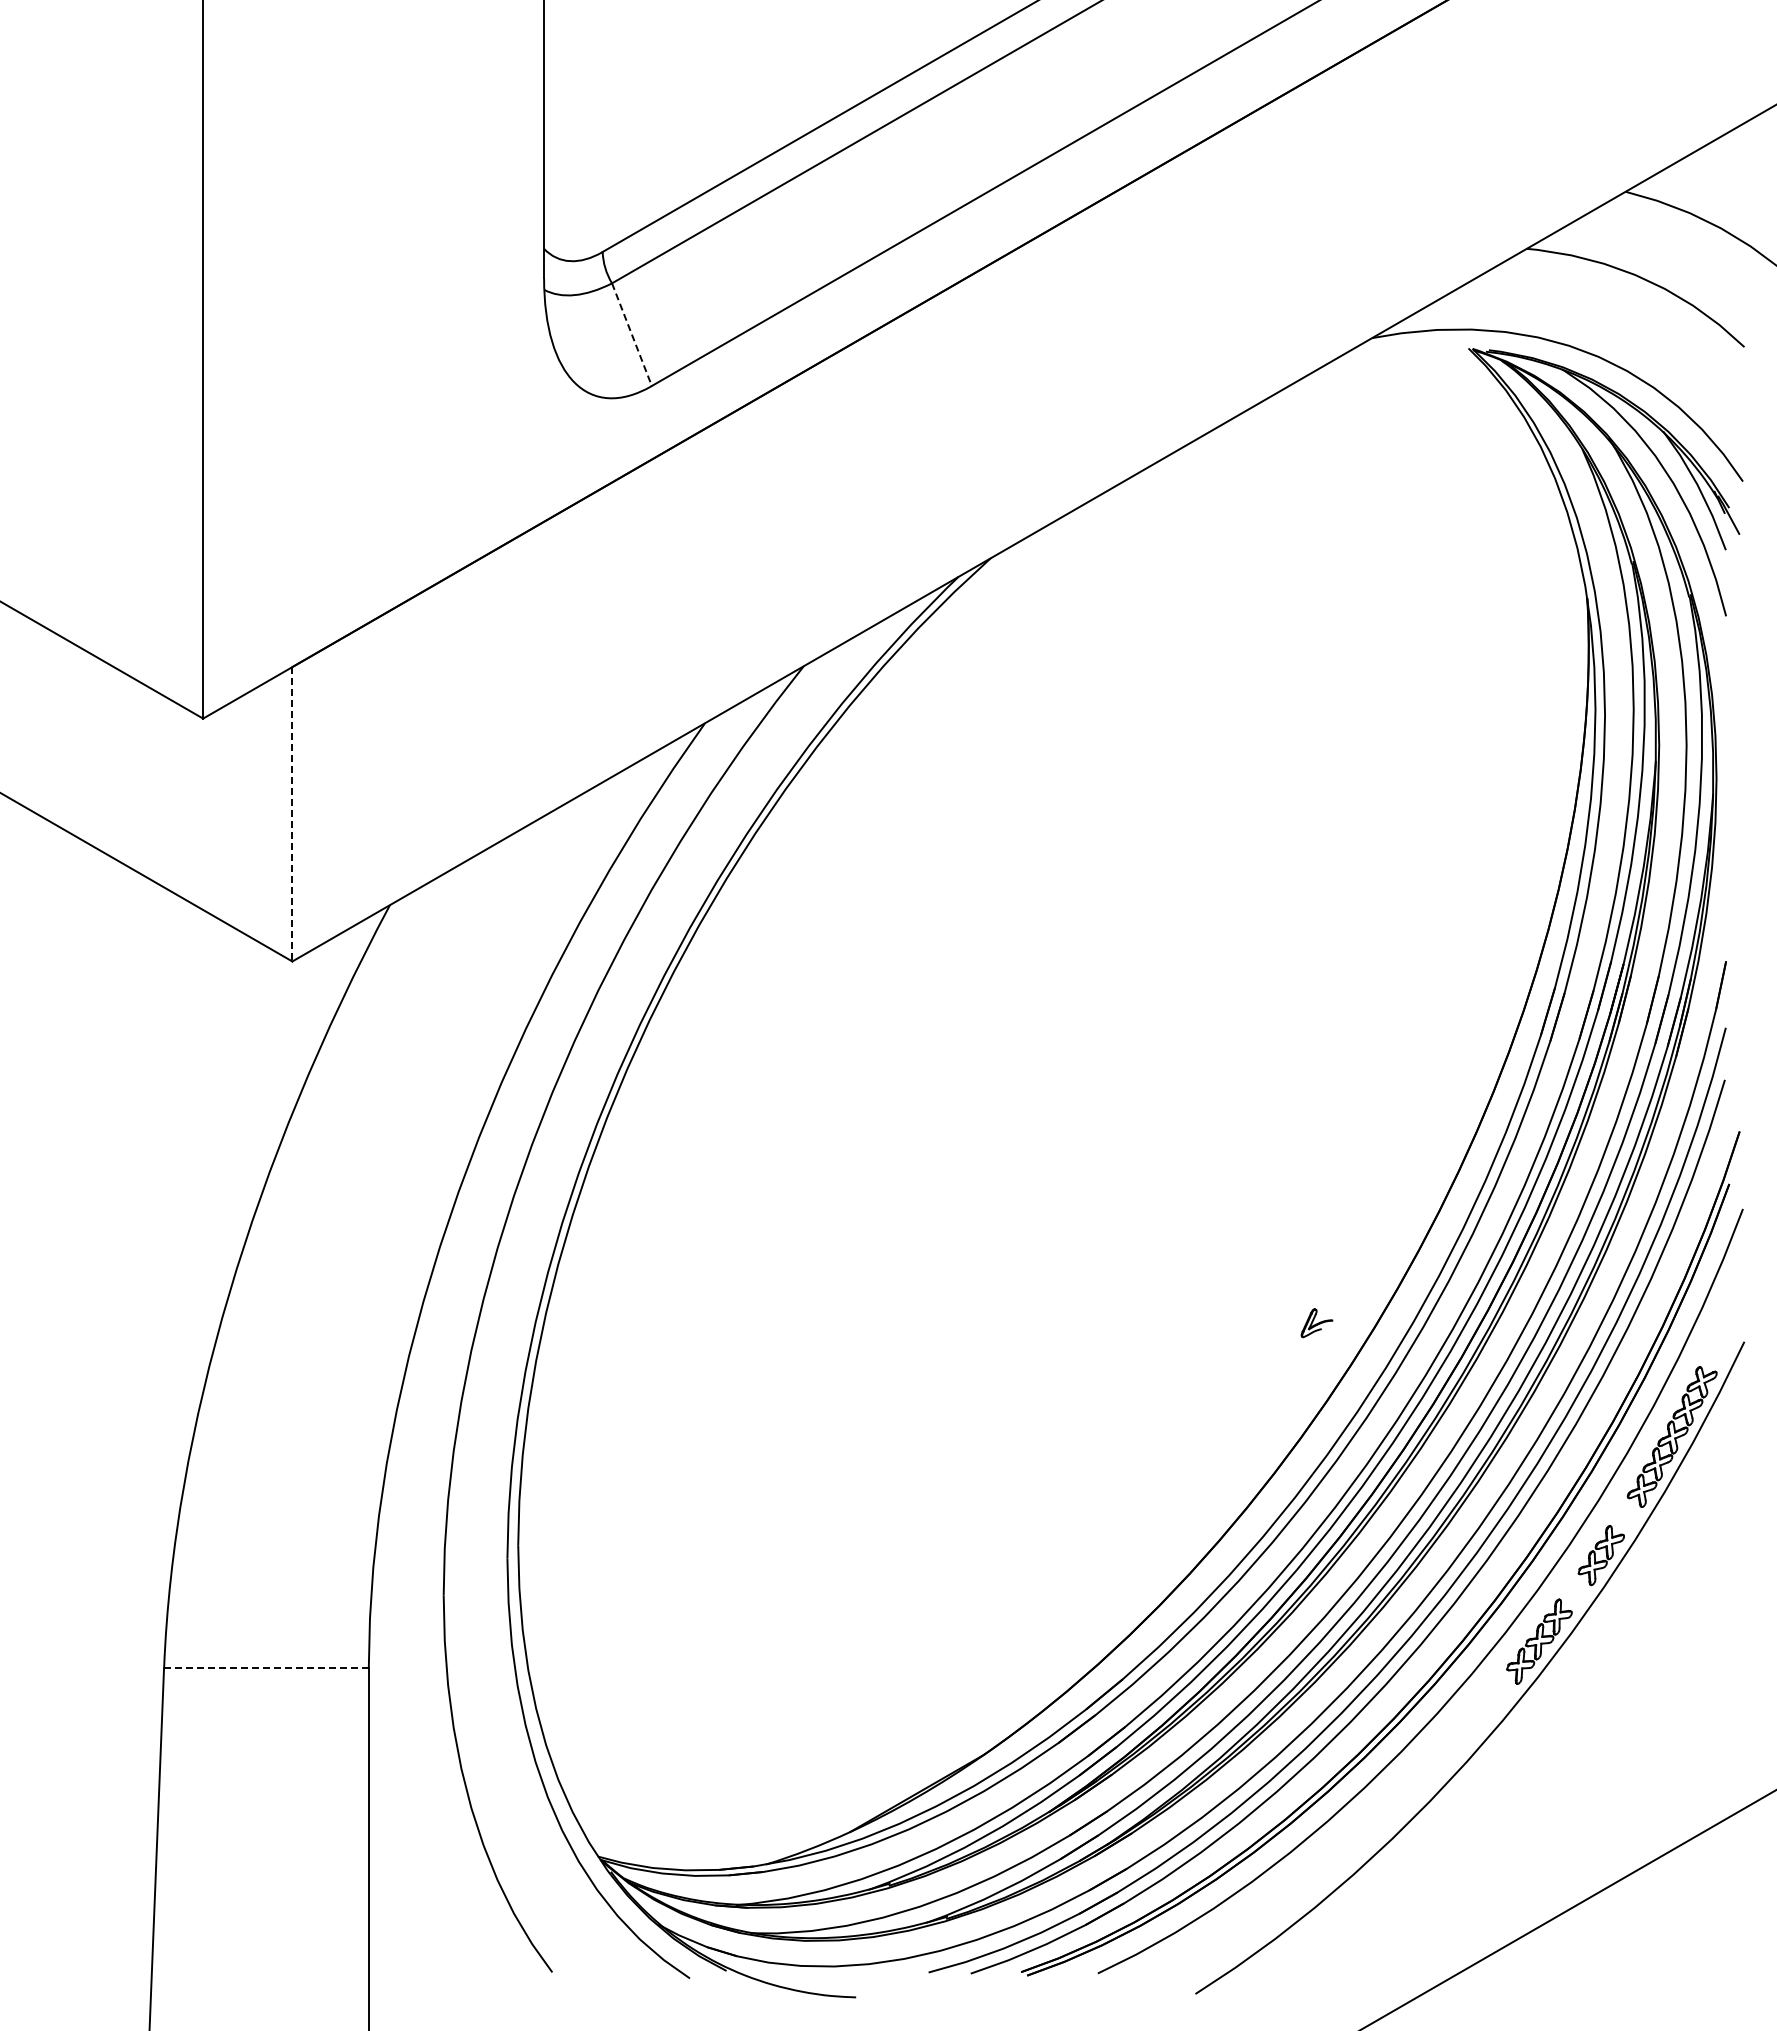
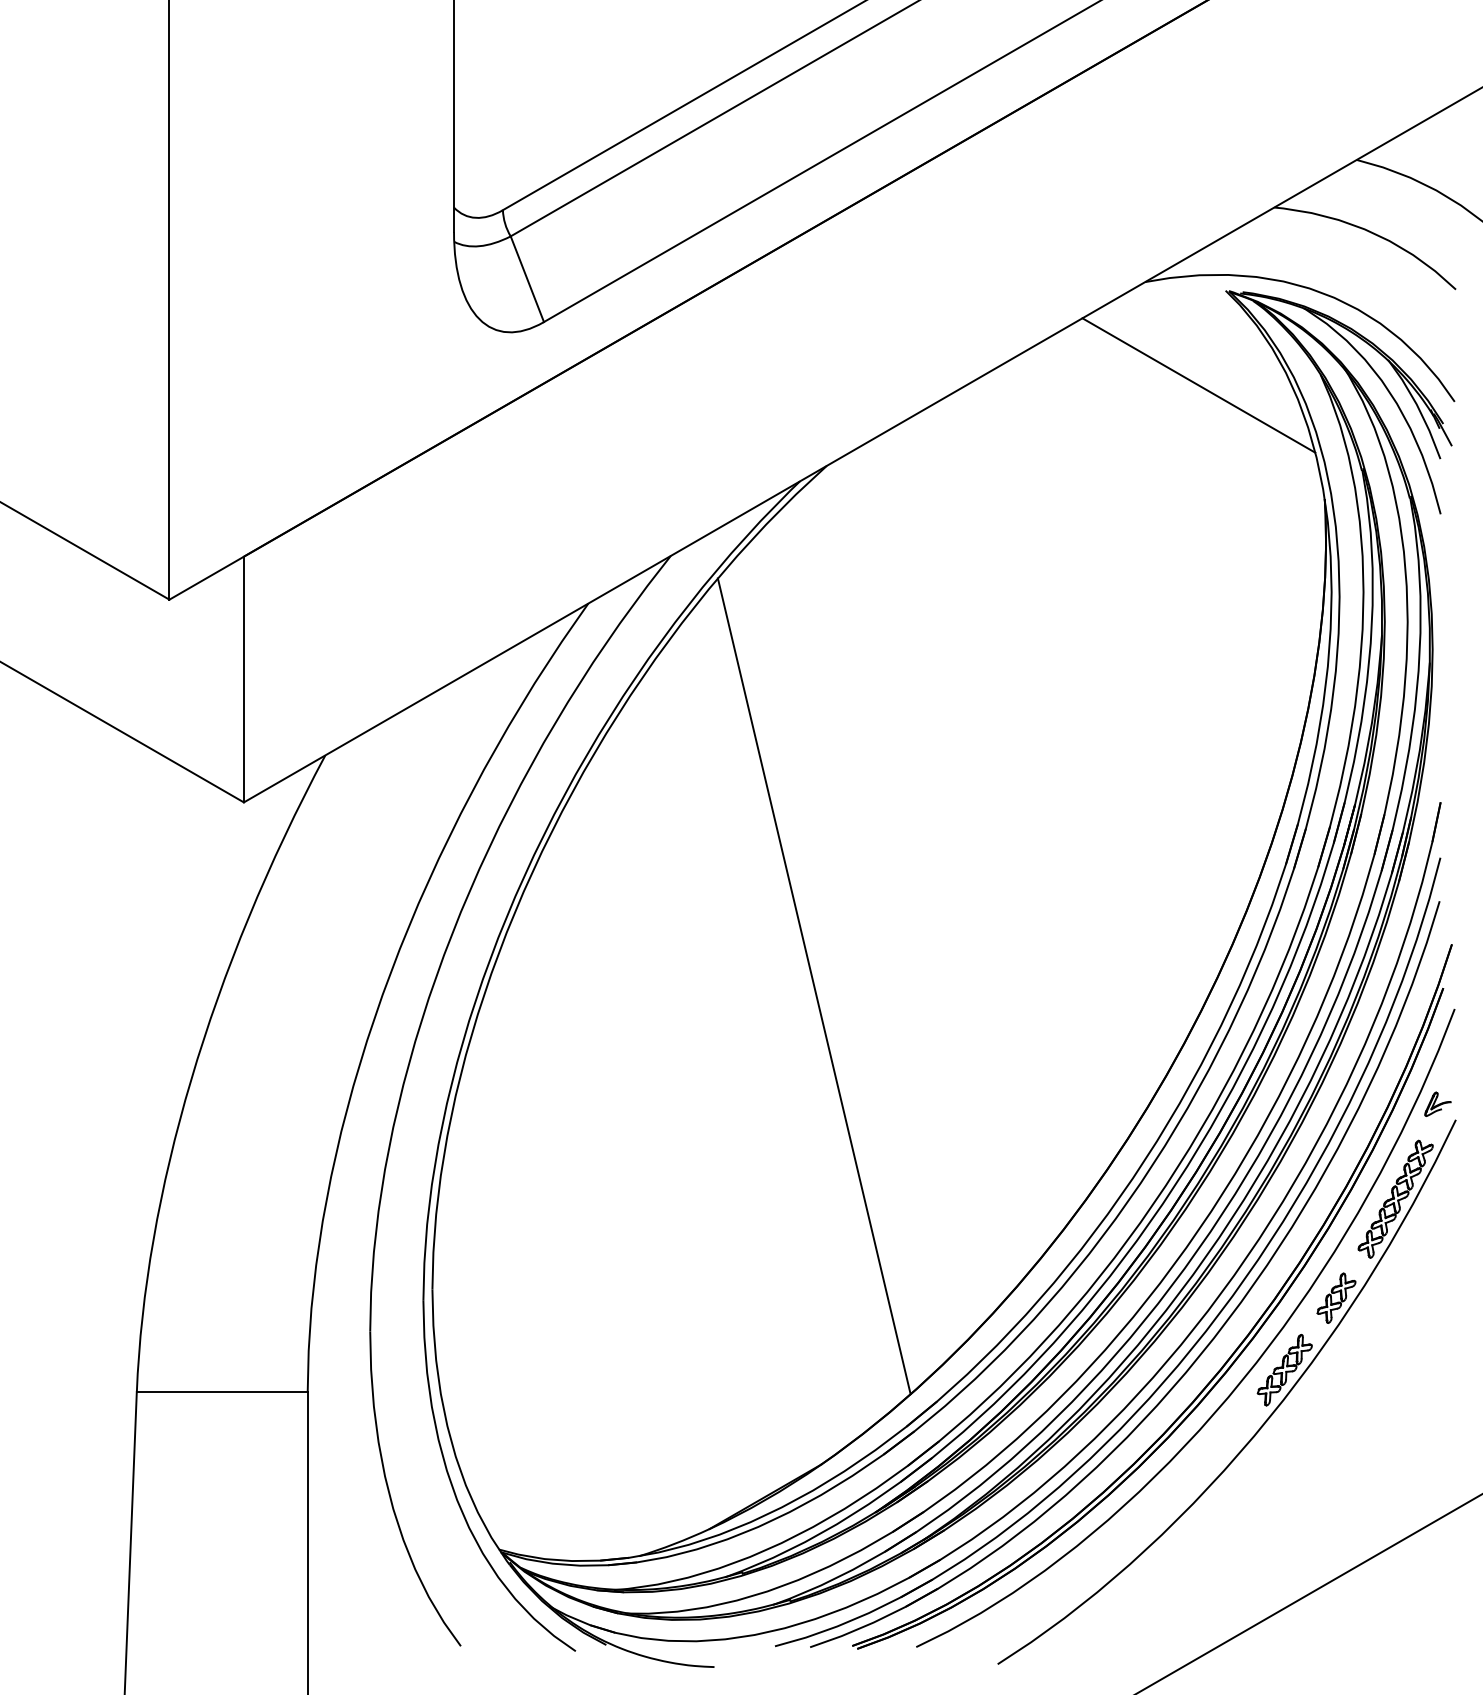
line: (632, 335) -> (527, 279), dashed -> solid
line: (1435, 461) -> (1198, 385), added
line: (292, 814) -> (244, 679), dashed -> solid
line: (975, 1181) -> (814, 986), added
part: (1316, 1323) -> (1437, 1104), moved
line: (266, 1668) -> (222, 1392), dashed -> solid

